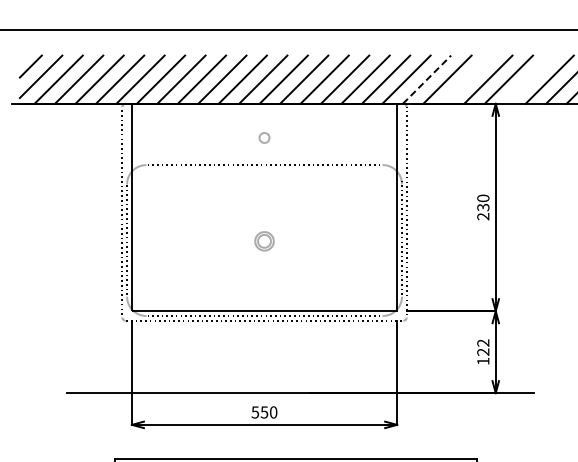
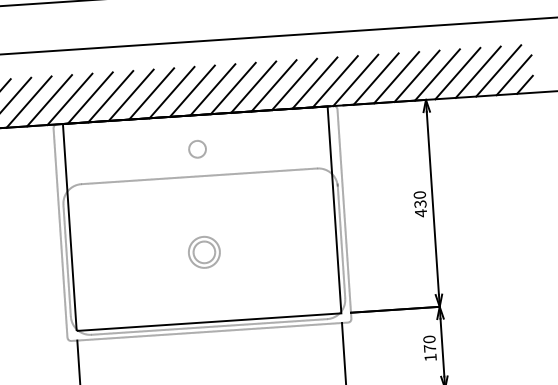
line: (427, 79) -> (356, 80), dashed -> solid
line: (467, 79) -> (396, 77), added
line: (529, 79) -> (458, 73), added
circle: (264, 137) -> (197, 148), size x1.67
text: (483, 216) -> (421, 213), 230 -> 430
part: (264, 241) -> (204, 252), size x1.67
text: (483, 347) -> (429, 343), 122 -> 170

